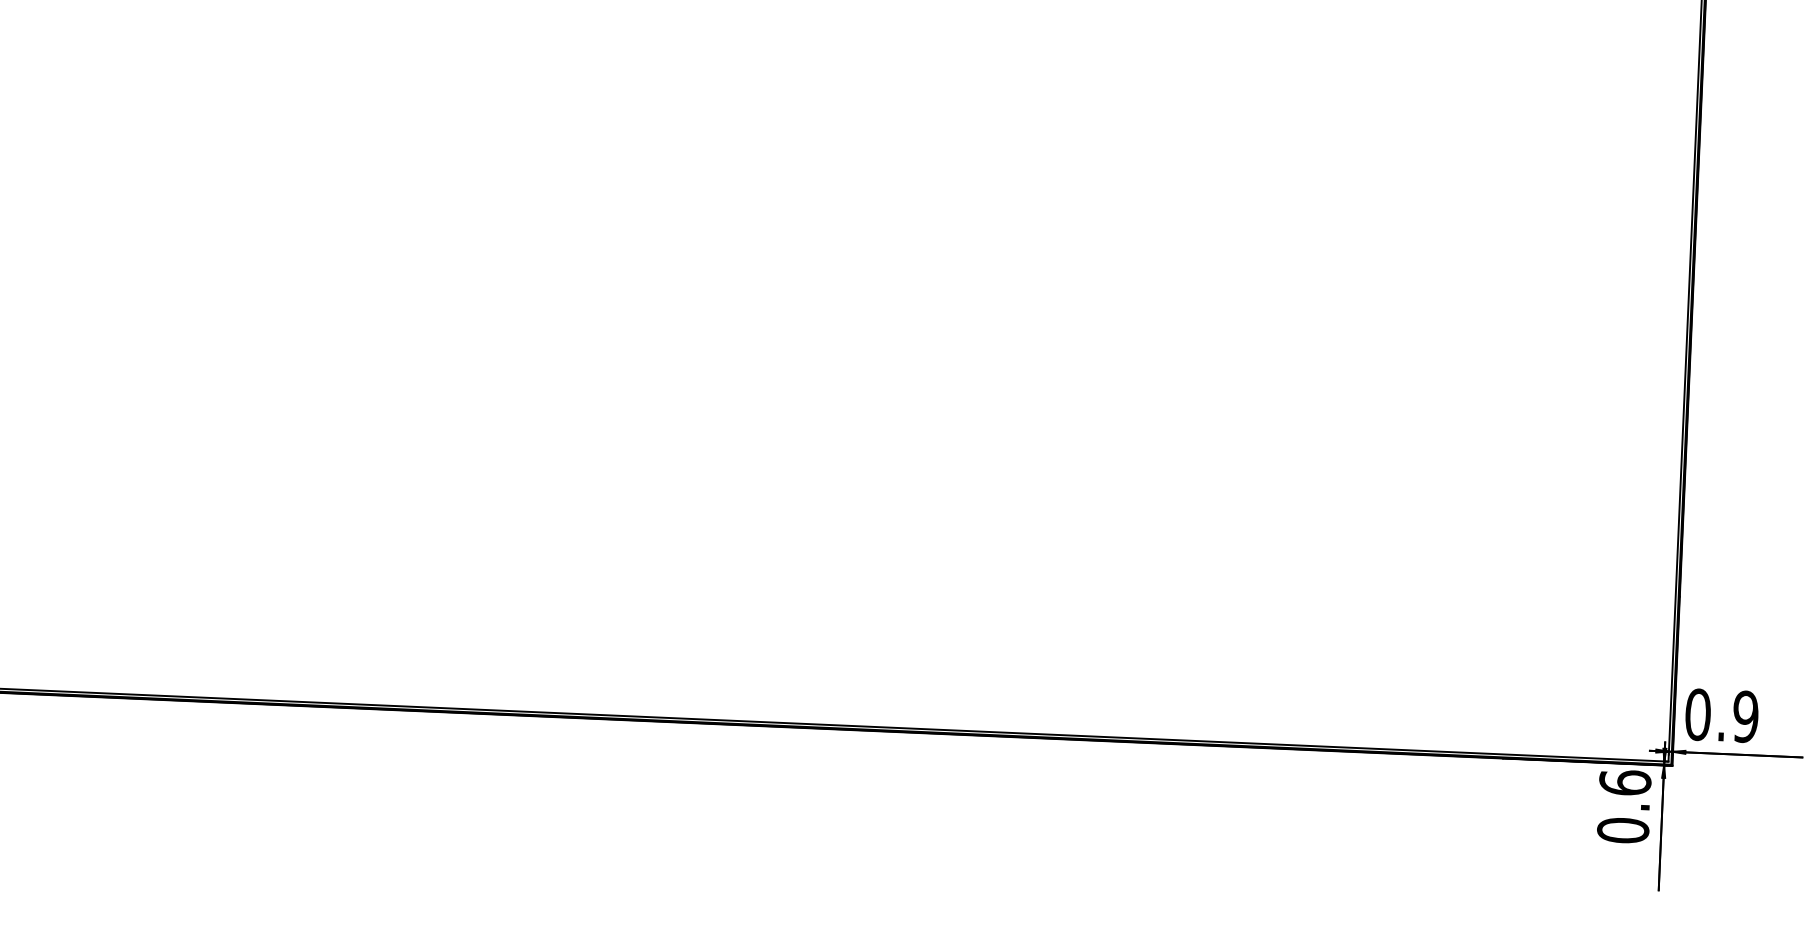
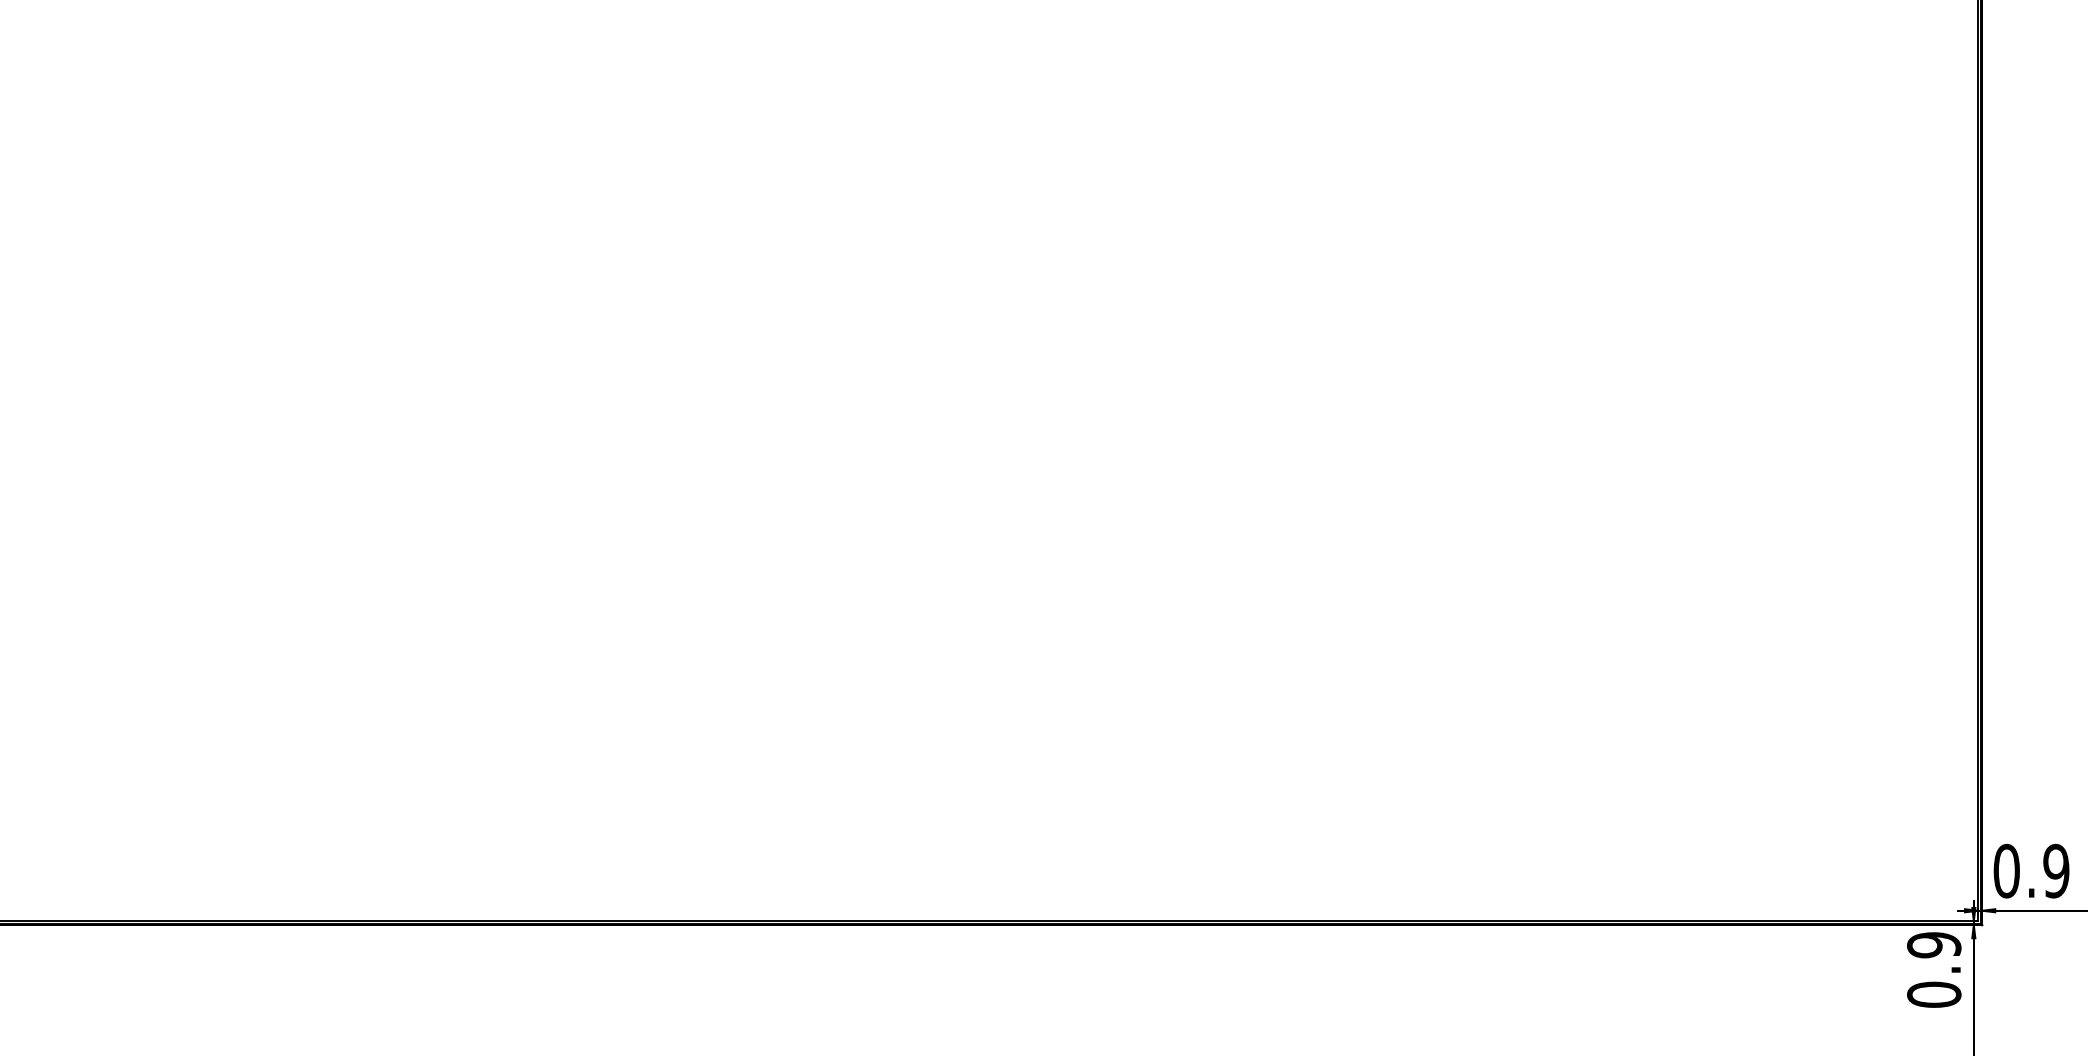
text: (1625, 782) -> (1934, 944), 0.6 -> 0.9

